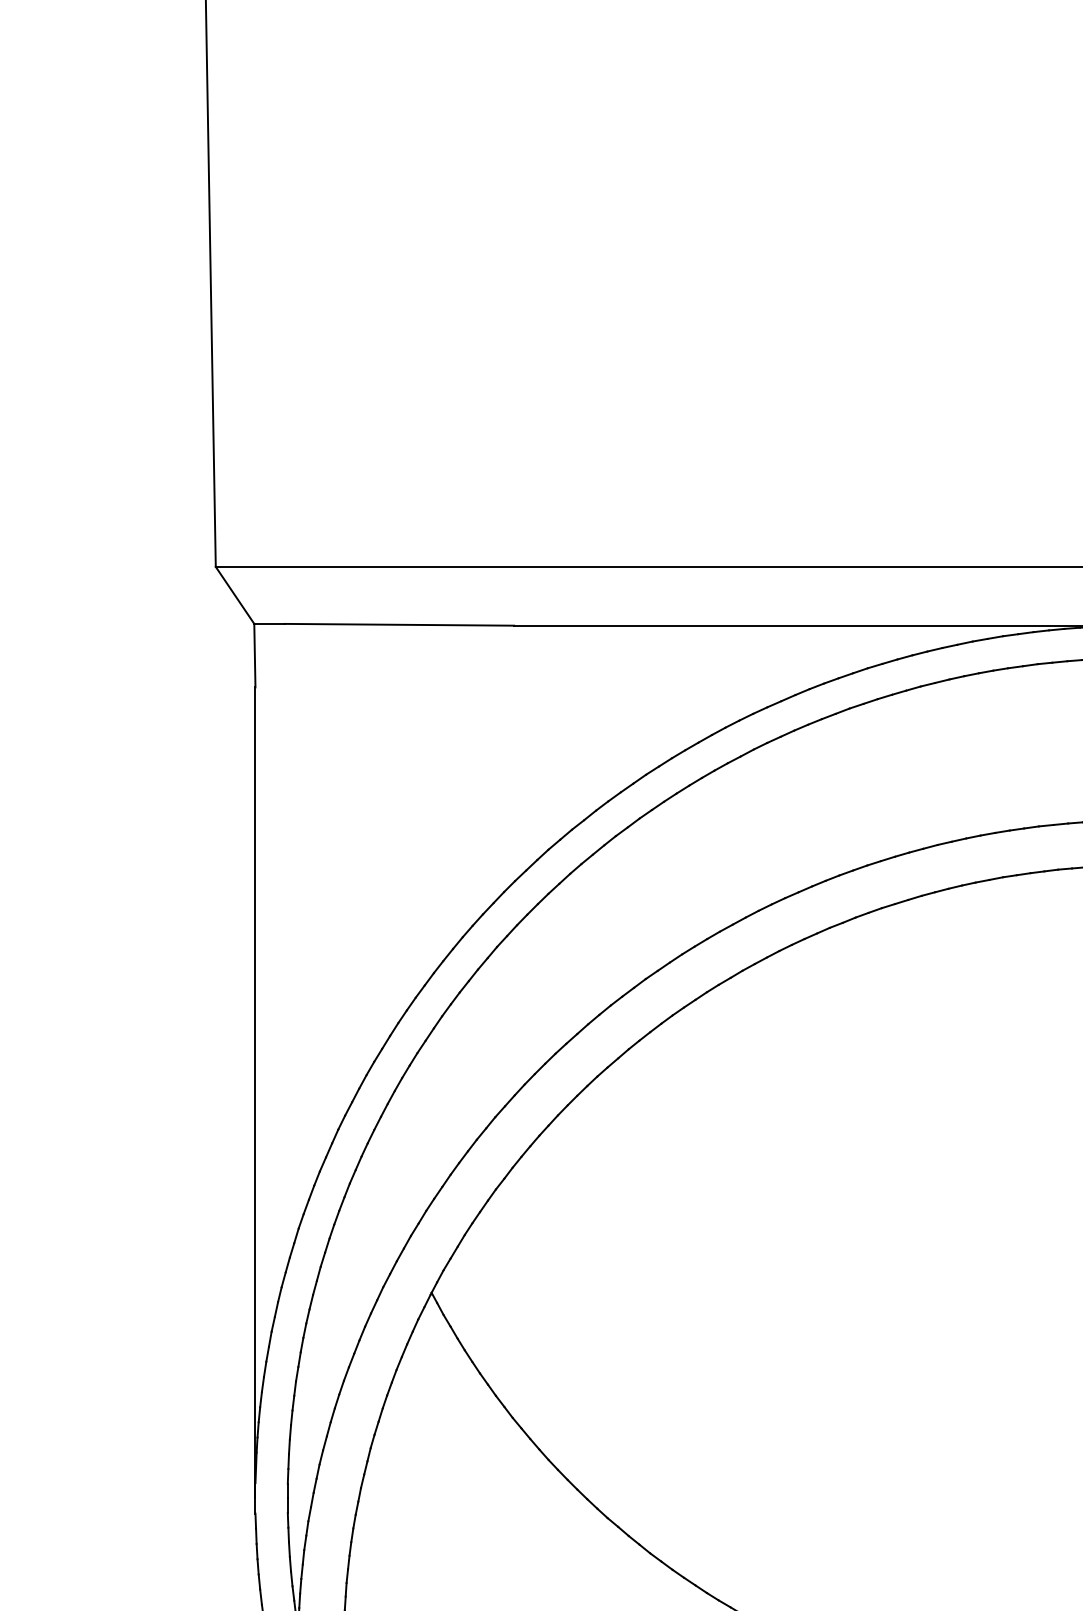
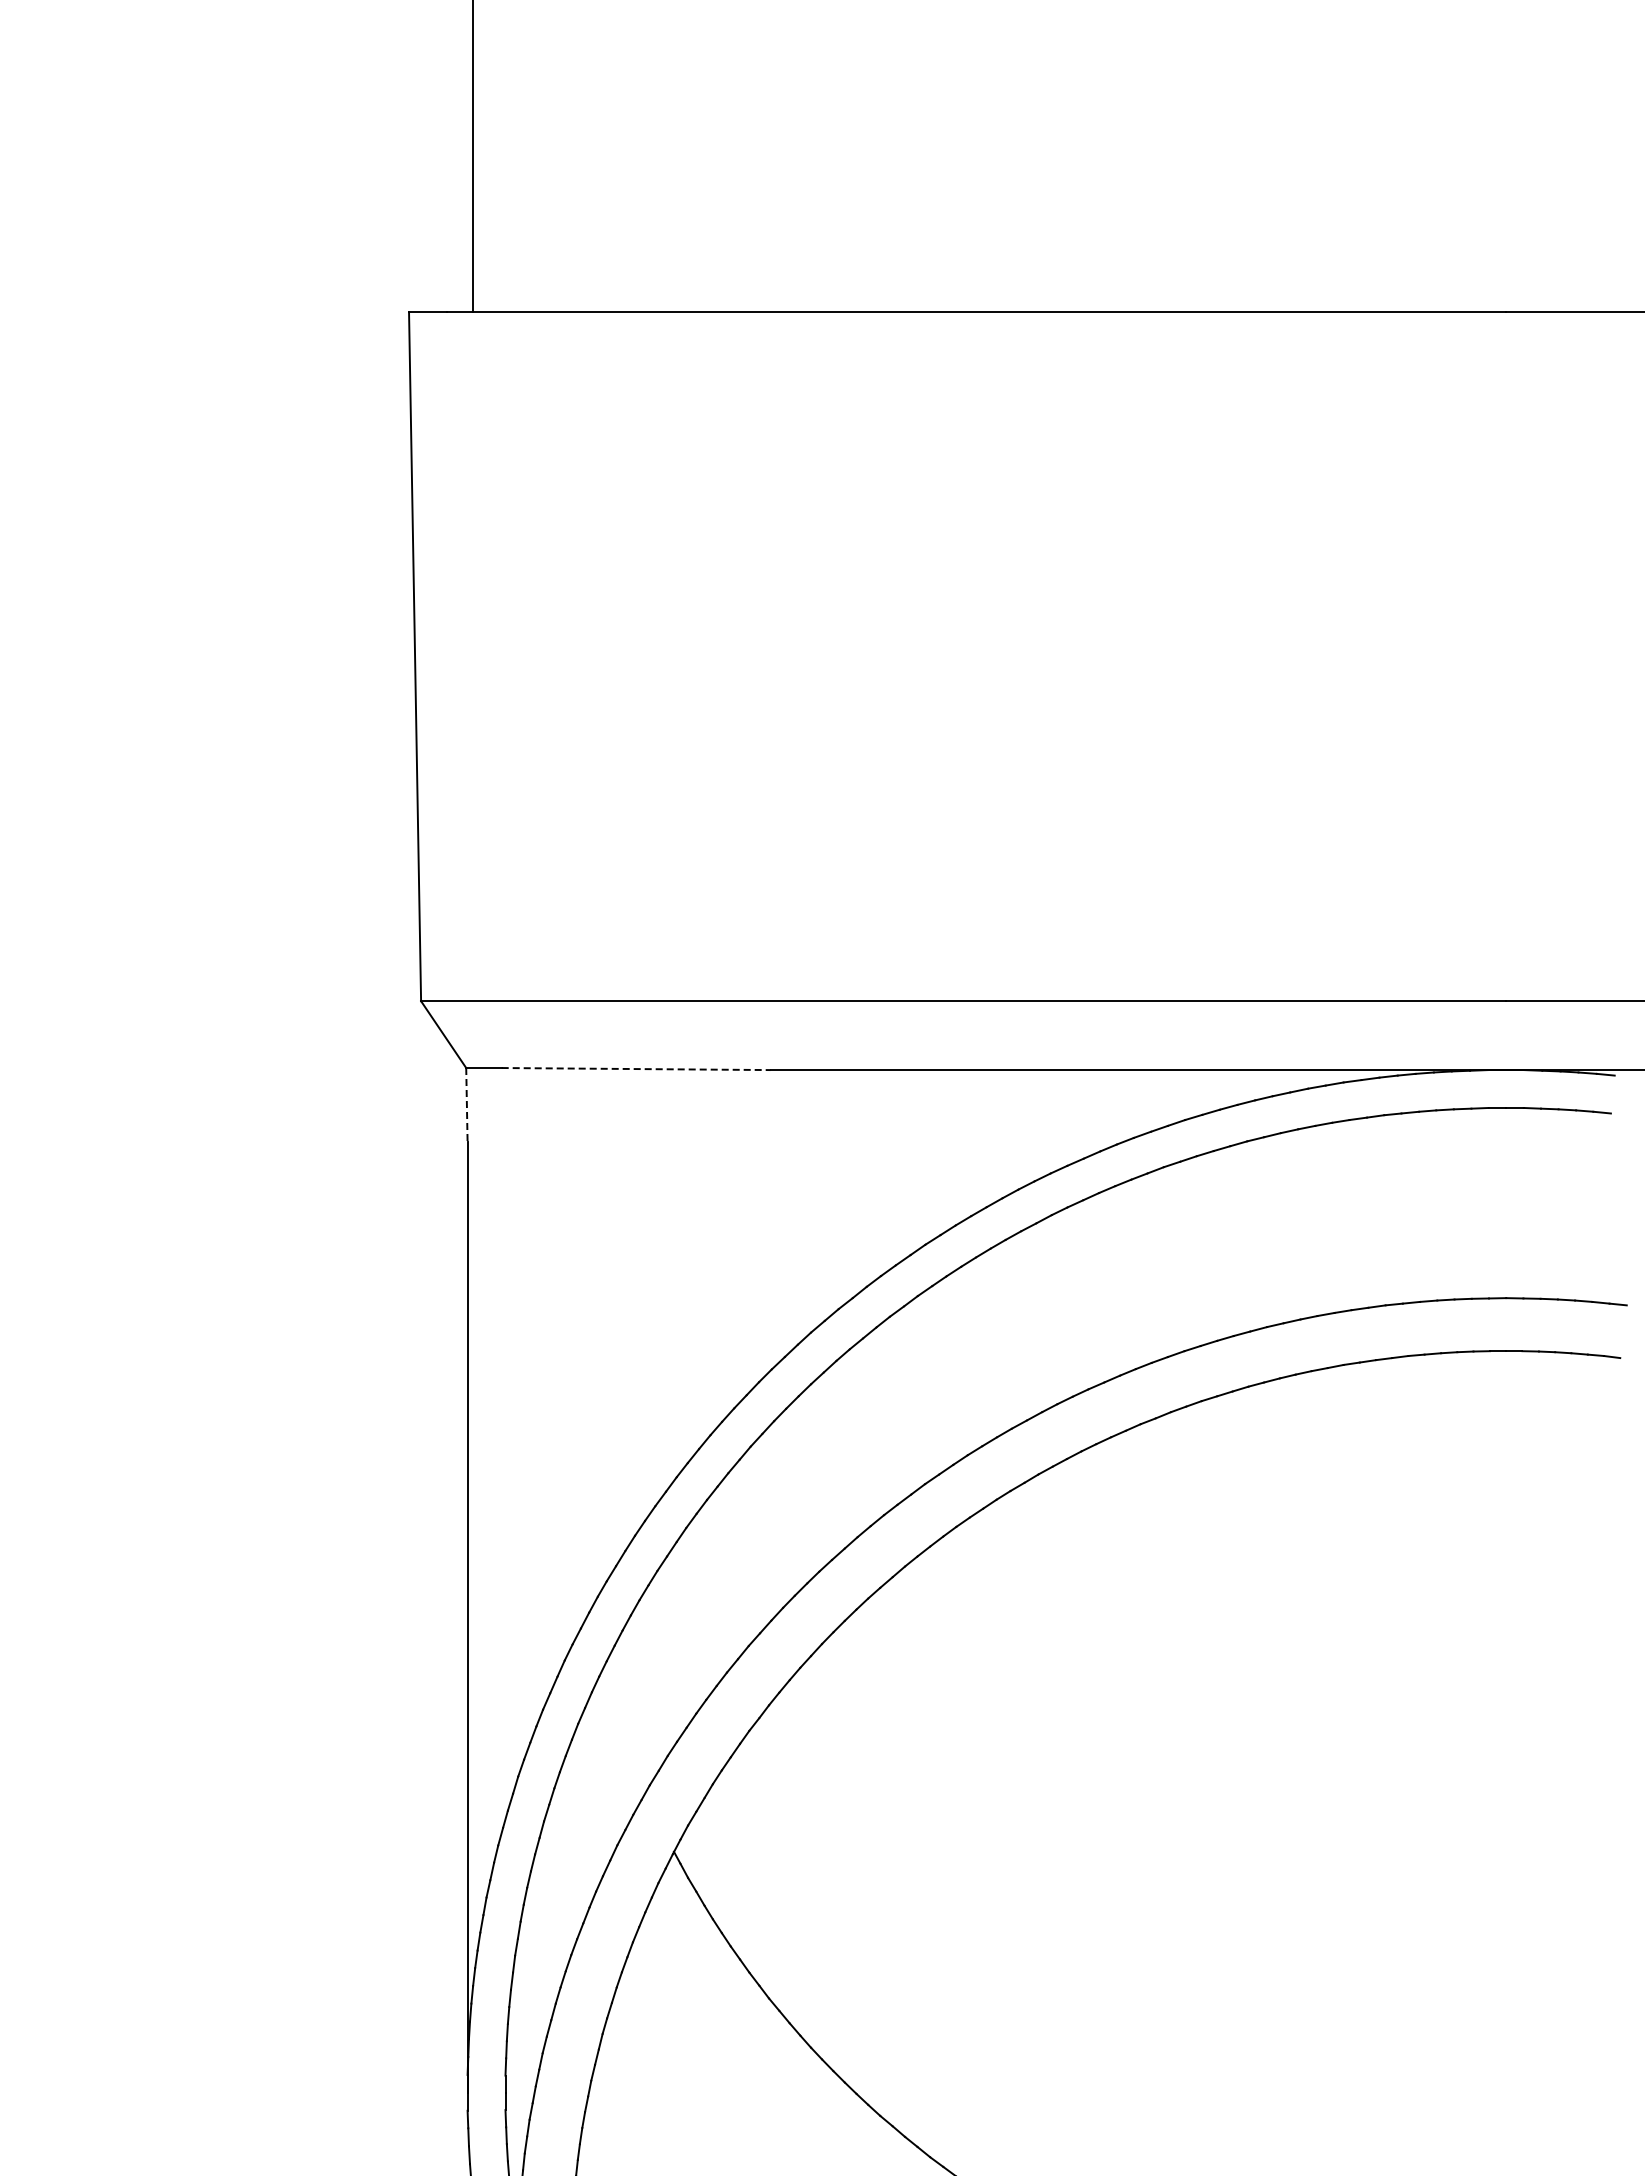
line: (399, 625) -> (636, 1069), solid -> dashed
line: (254, 655) -> (466, 1105), solid -> dashed

